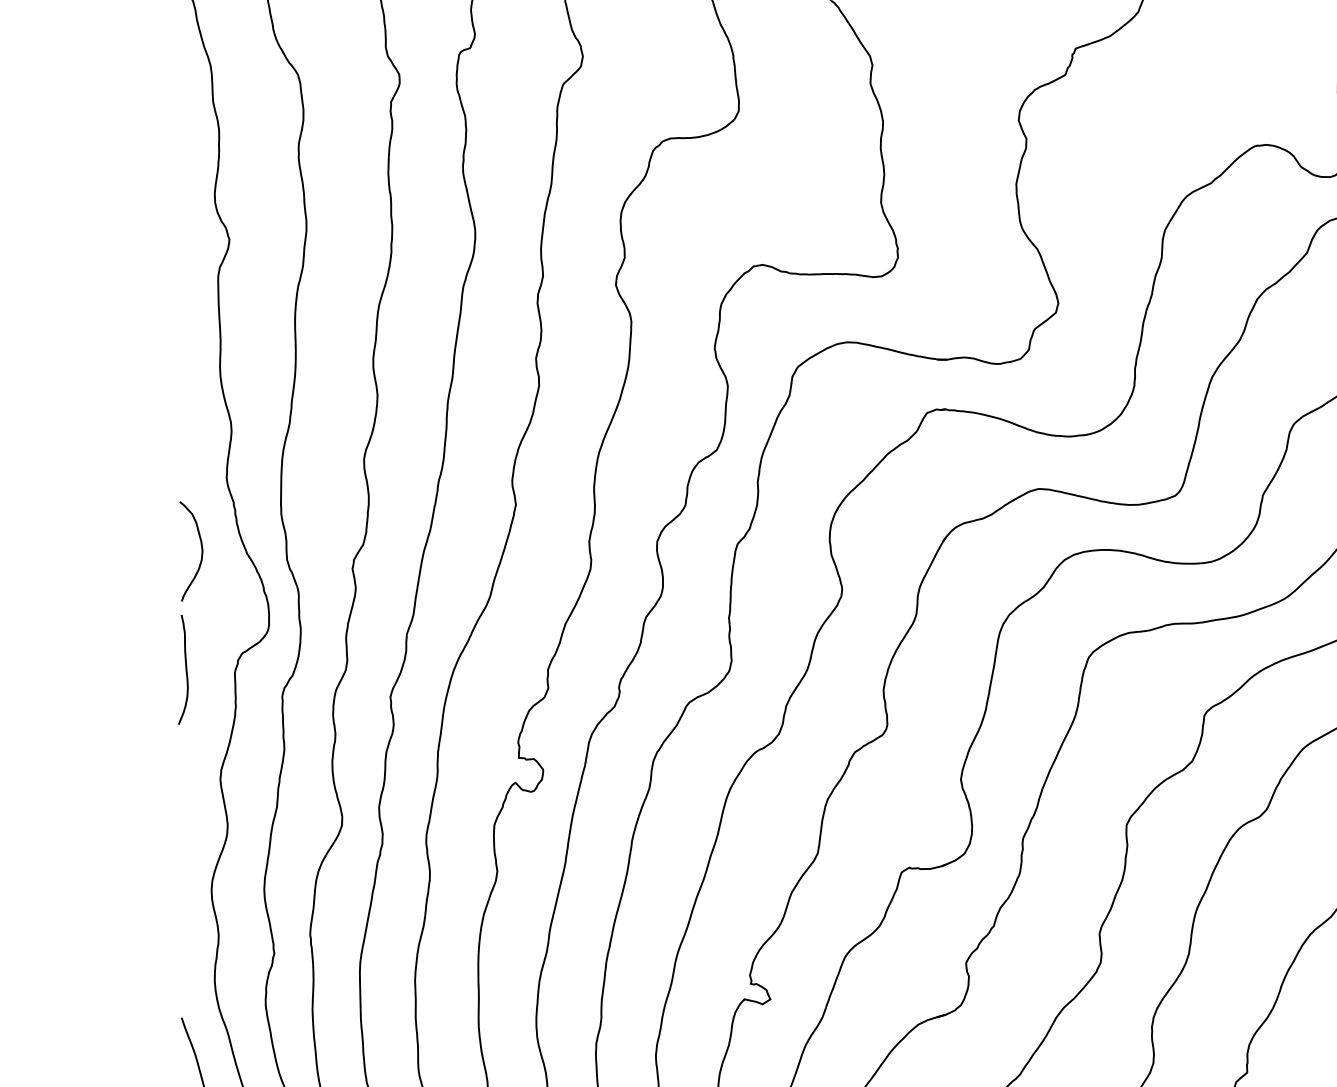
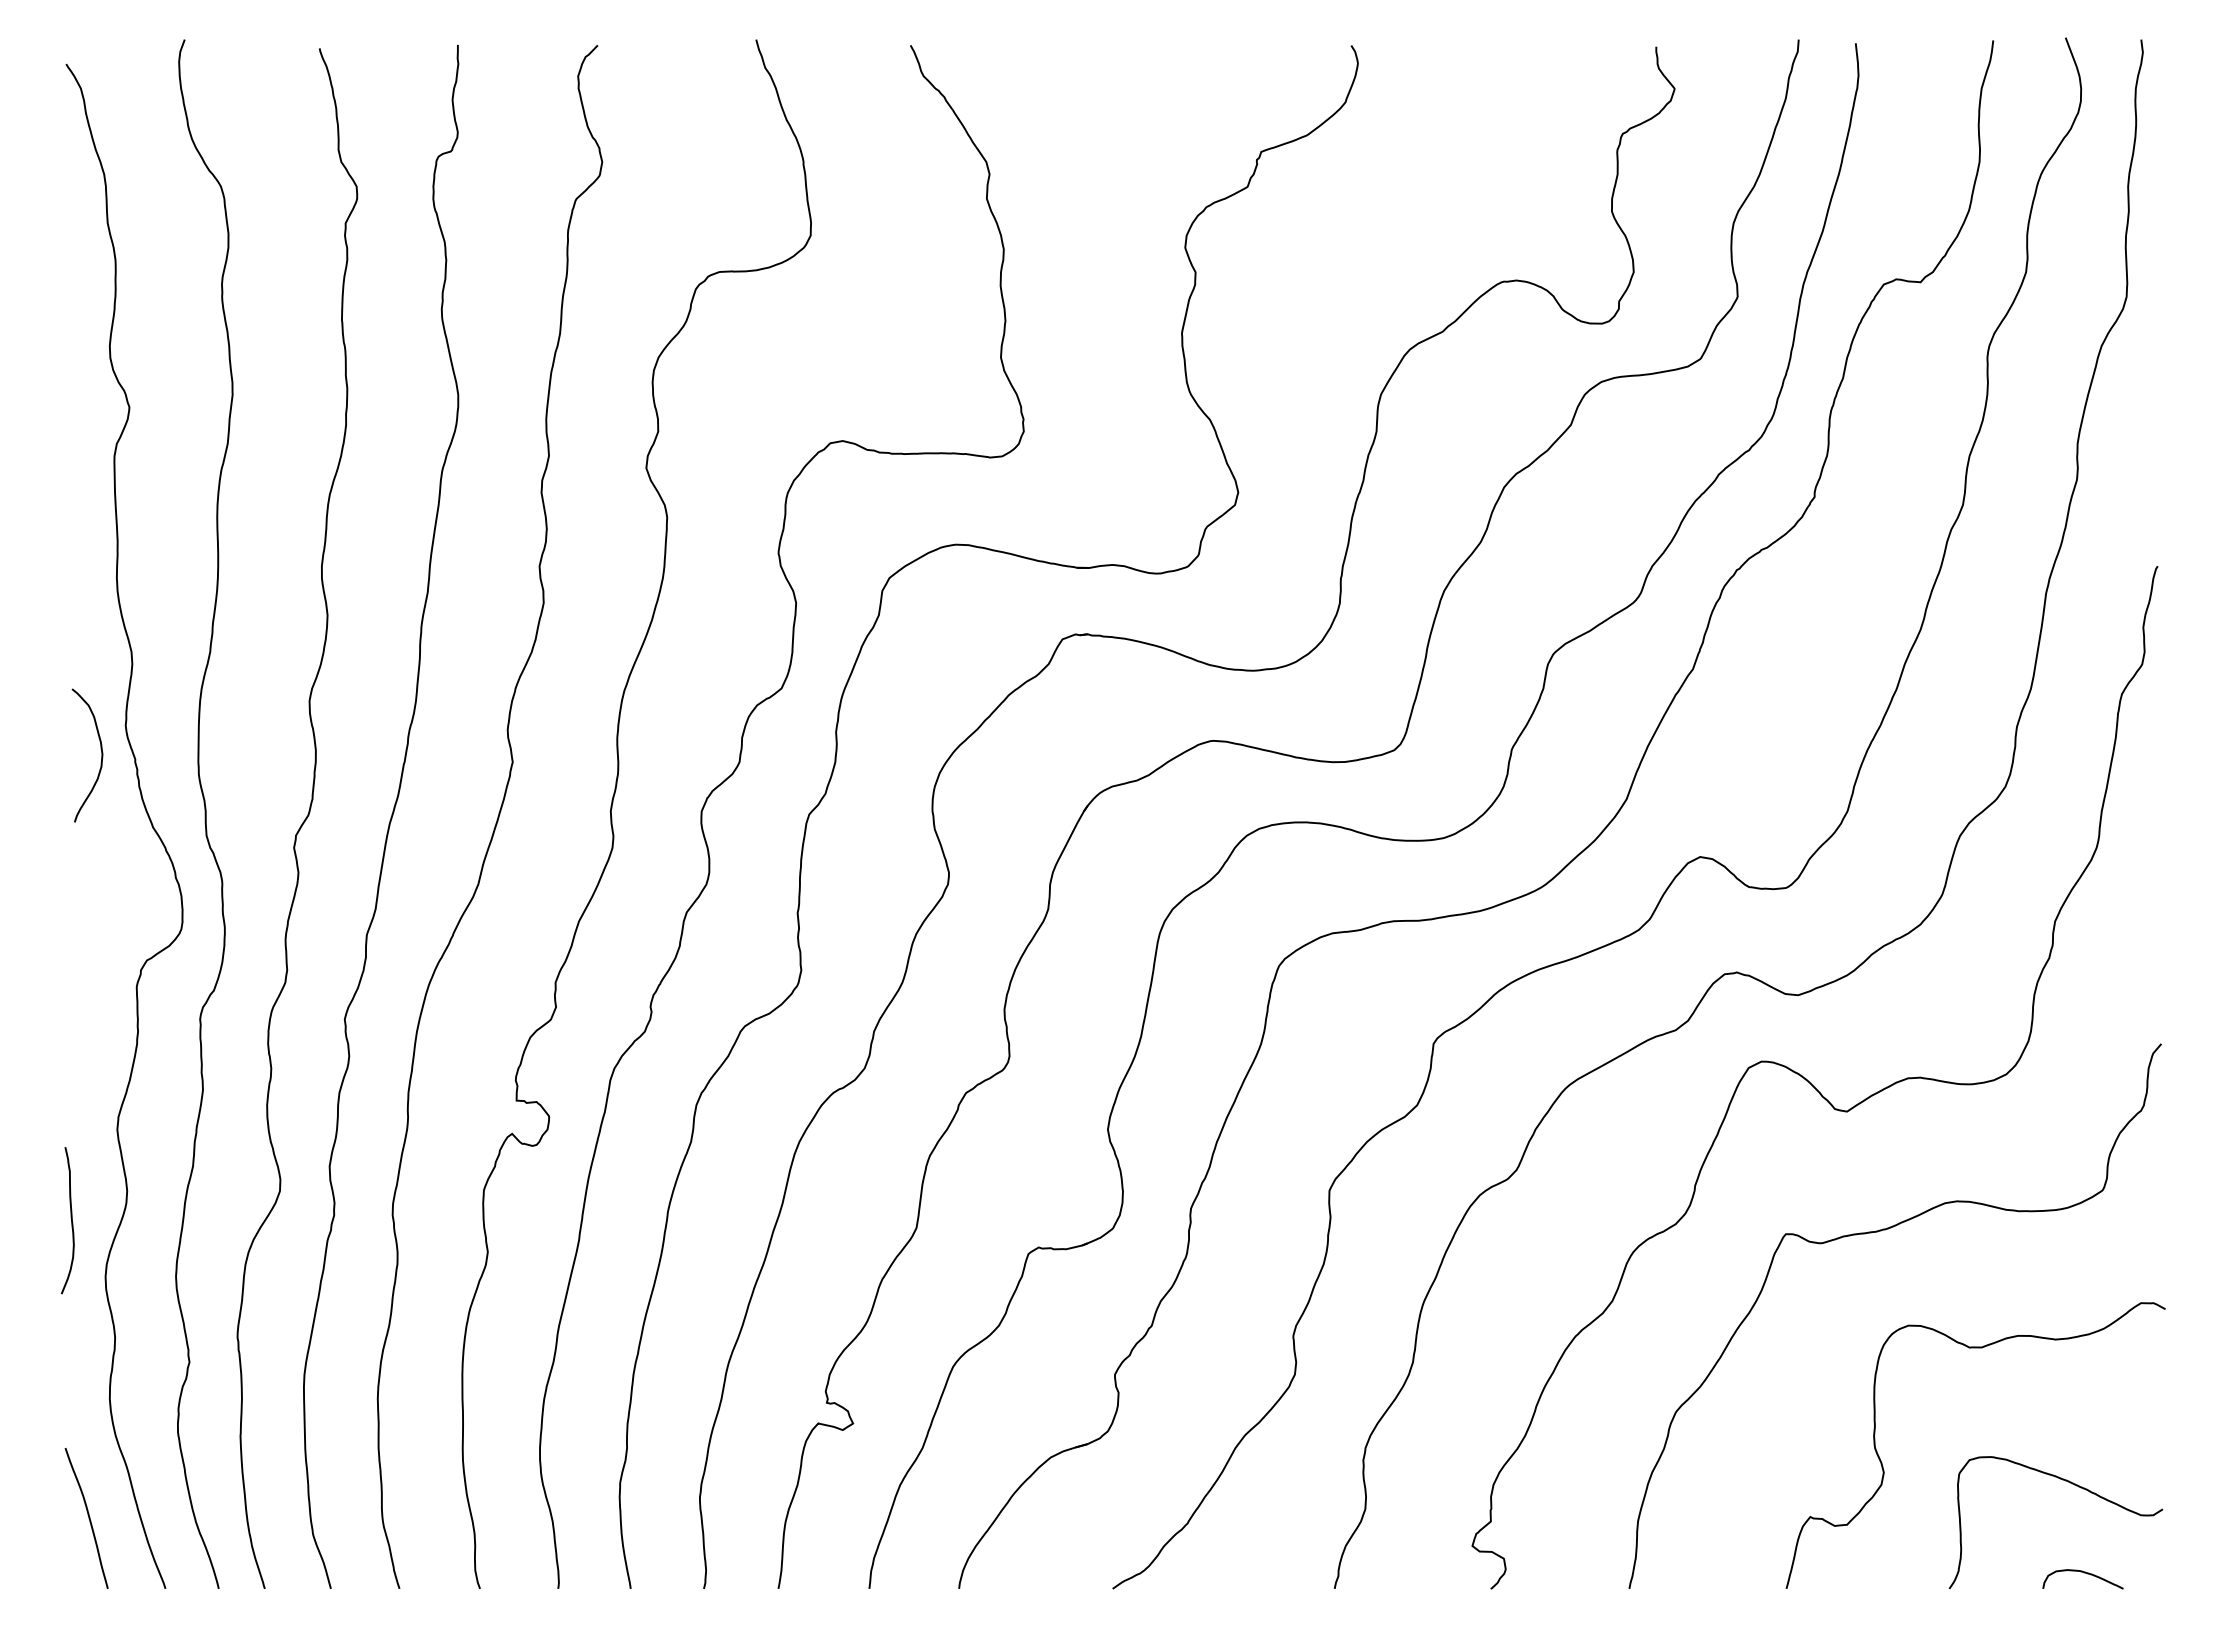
curve: (201, 551) -> (101, 755), moved
curve: (185, 668) -> (70, 1218), moved

